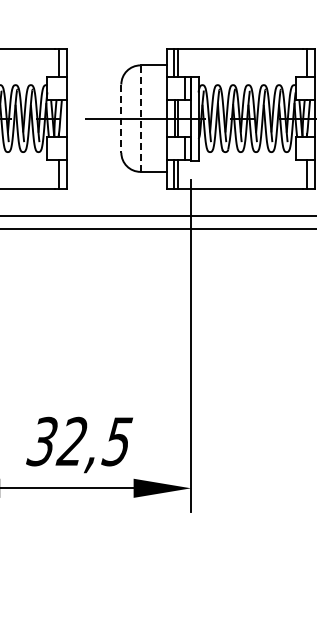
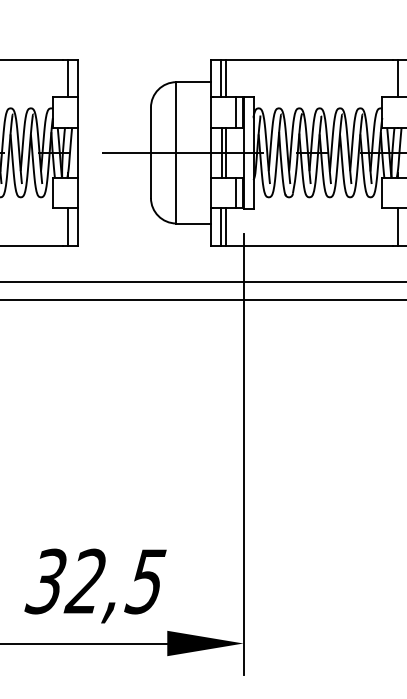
line: (140, 118) -> (176, 152), dashed -> solid
line: (121, 119) -> (151, 153), dashed -> solid

